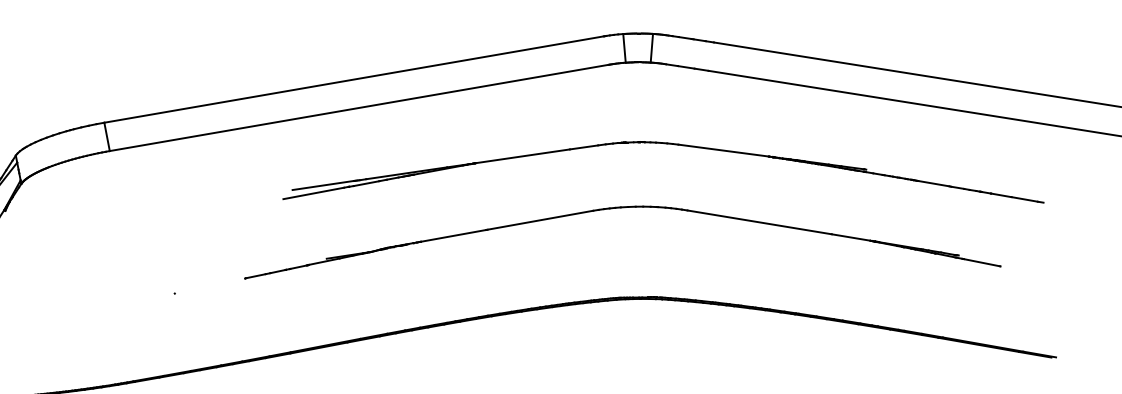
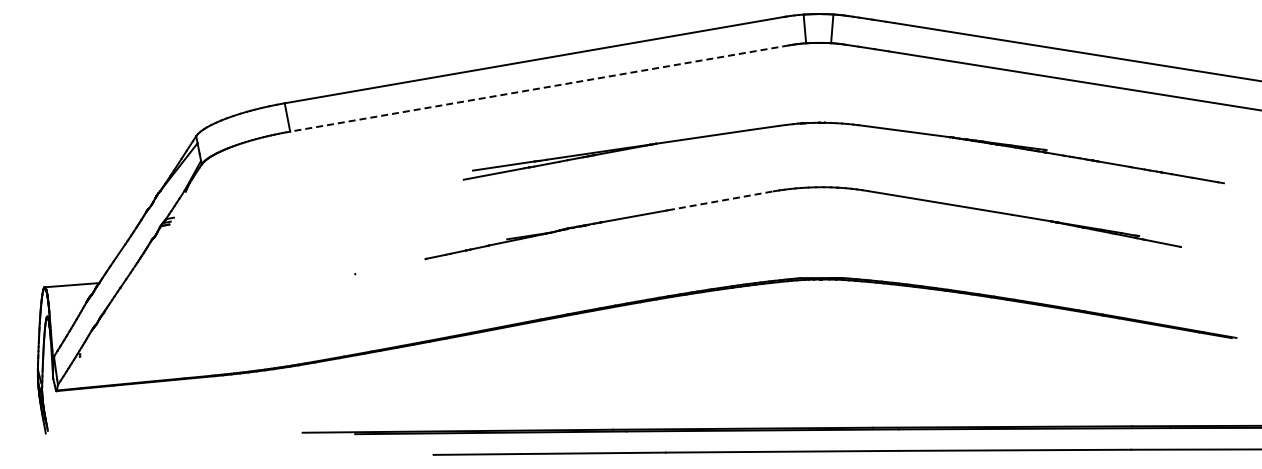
line: (359, 107) -> (539, 88), solid -> dashed
line: (540, 219) -> (720, 200), solid -> dashed

